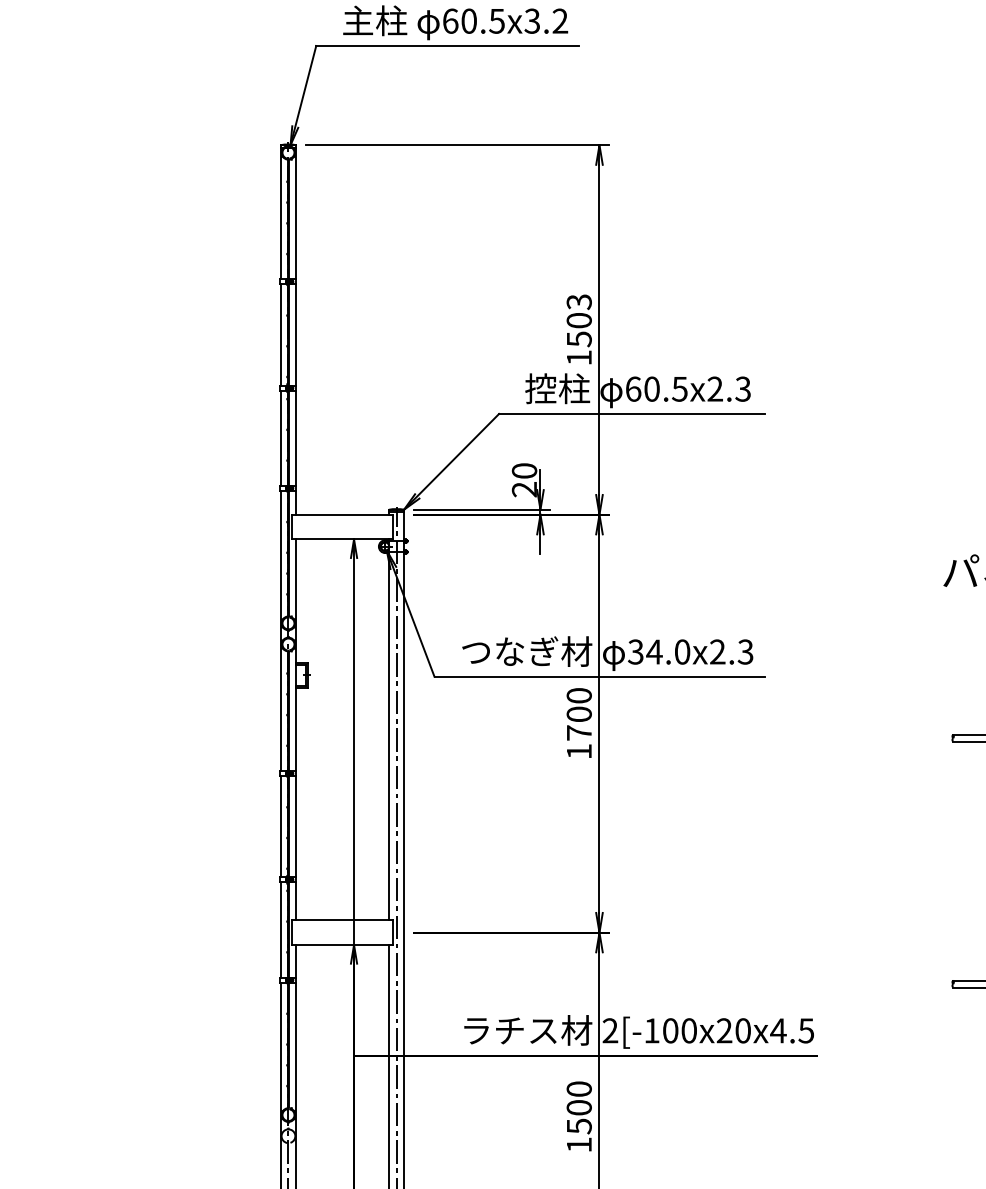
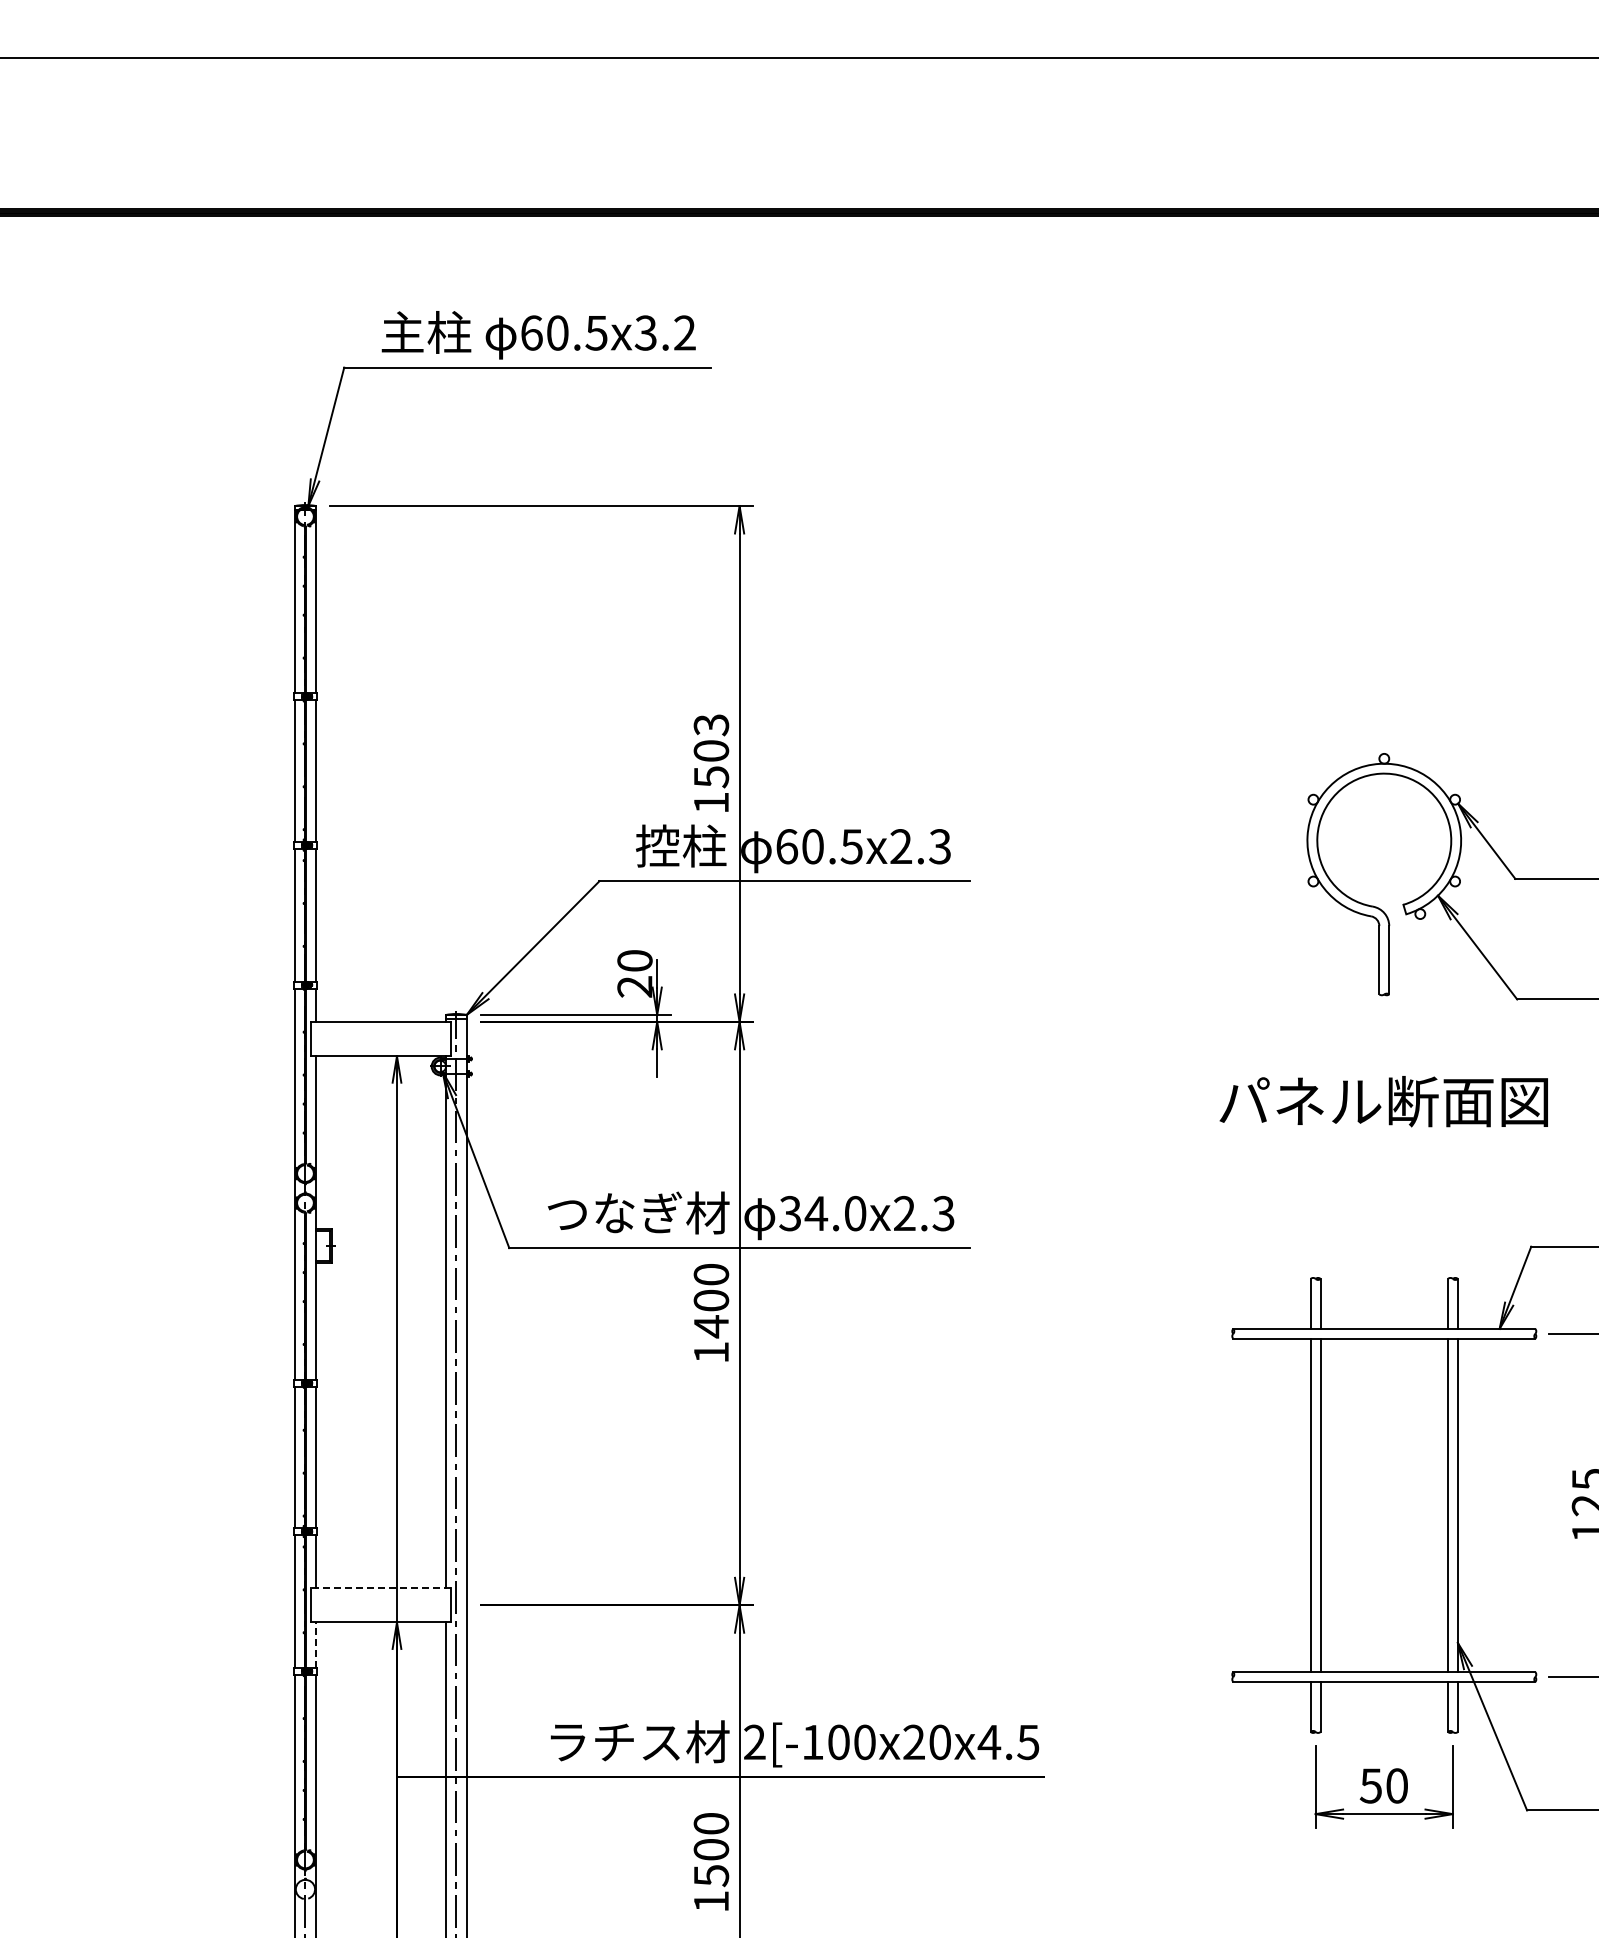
text: (579, 732) -> (711, 1326), 1700 -> 1400
line: (342, 920) -> (380, 1588), solid -> dashed
line: (295, 961) -> (315, 1645), solid -> dashed

